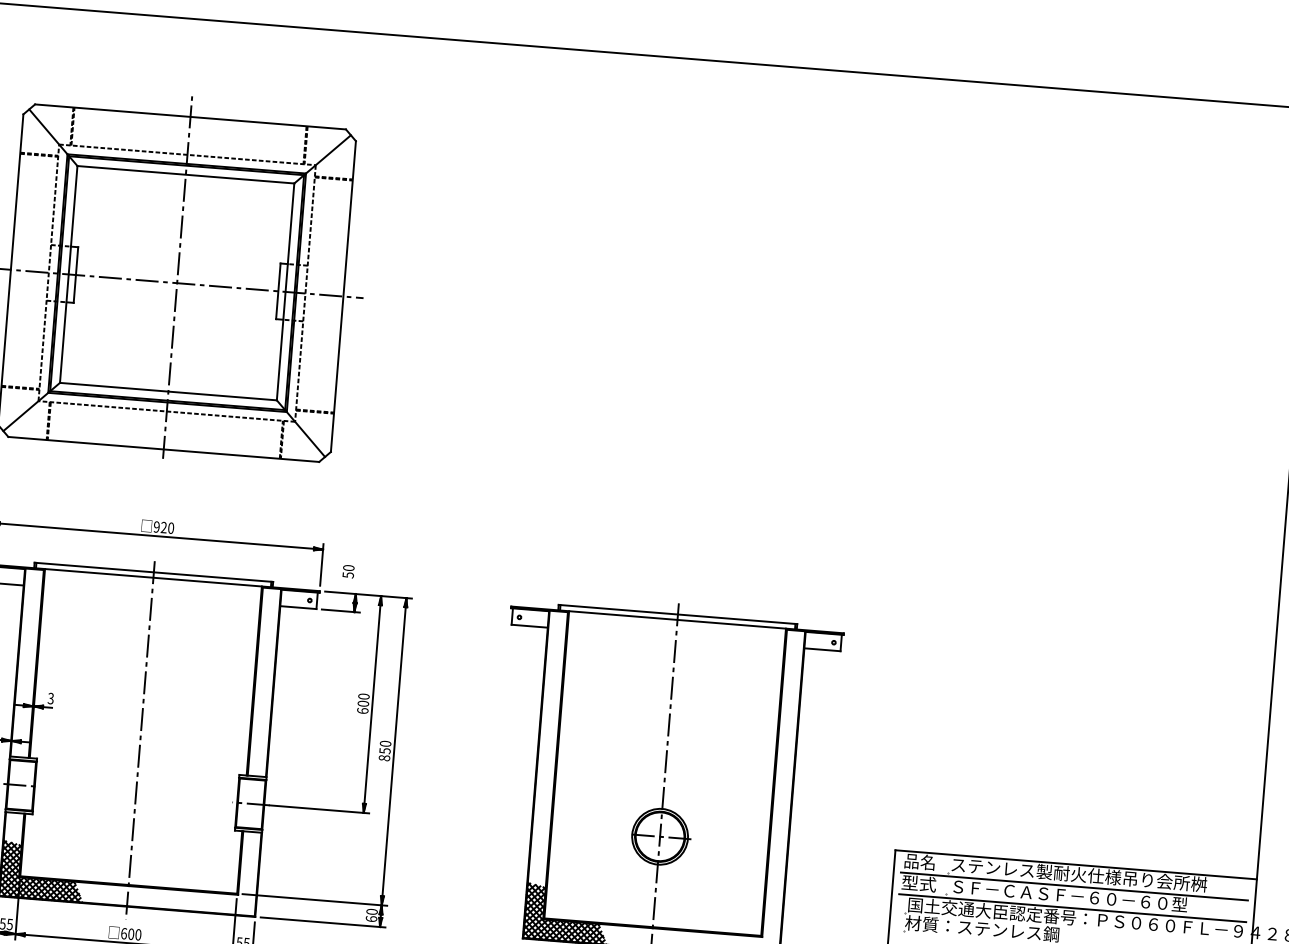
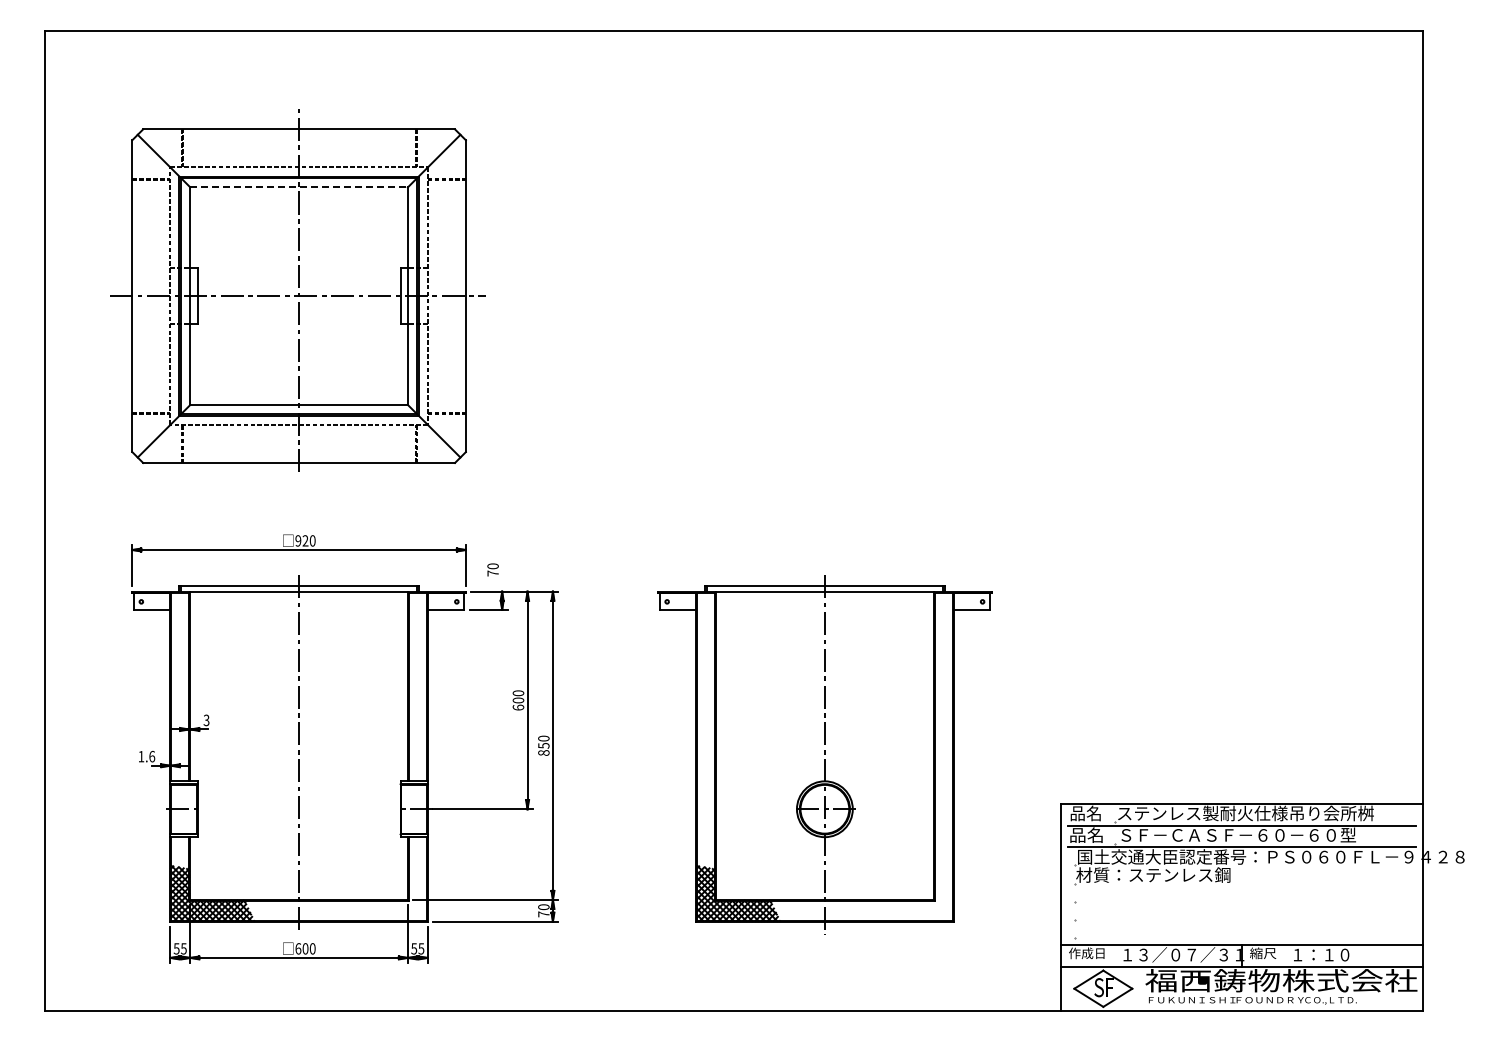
line: (186, 174) -> (299, 187), solid -> dashed
text: (347, 575) -> (492, 573), 50 -> 70
text: (918, 882) -> (1086, 834), 型式 -> 品名
text: (371, 919) -> (543, 914), 60 -> 70

